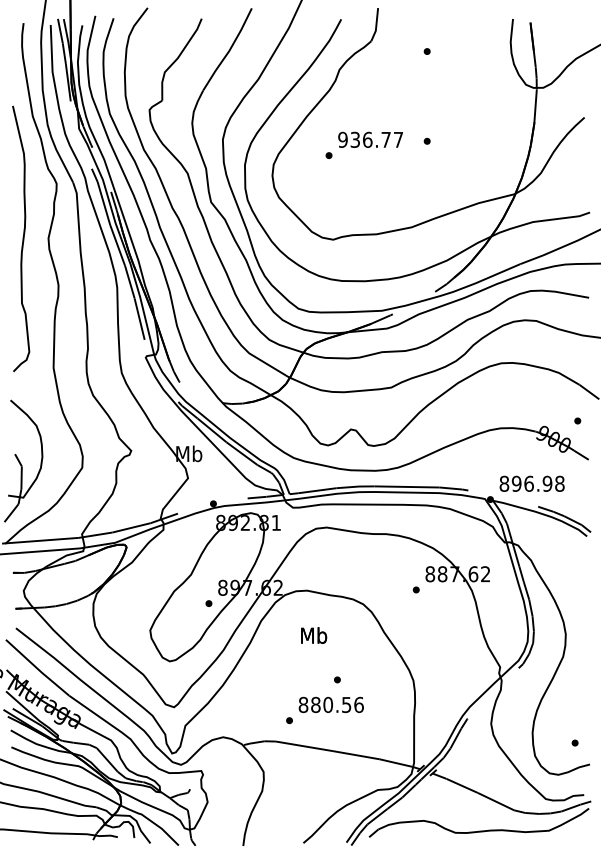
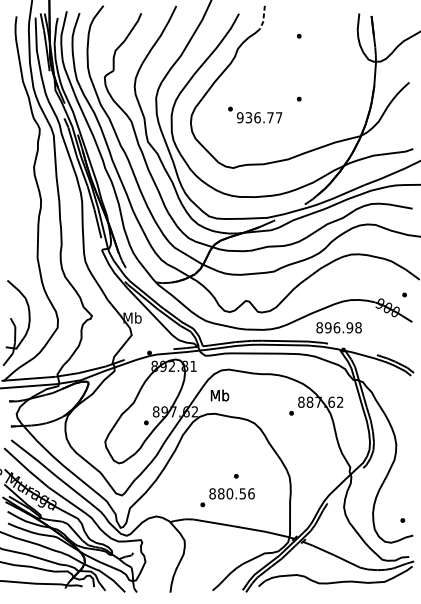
line: (376, 25) -> (263, 18), solid -> dashed
text: (370, 139) -> (259, 117), moved
curve: (22, 238) -> (15, 167), removed
text: (531, 483) -> (338, 327), moved
text: (314, 635) -> (220, 395), moved

